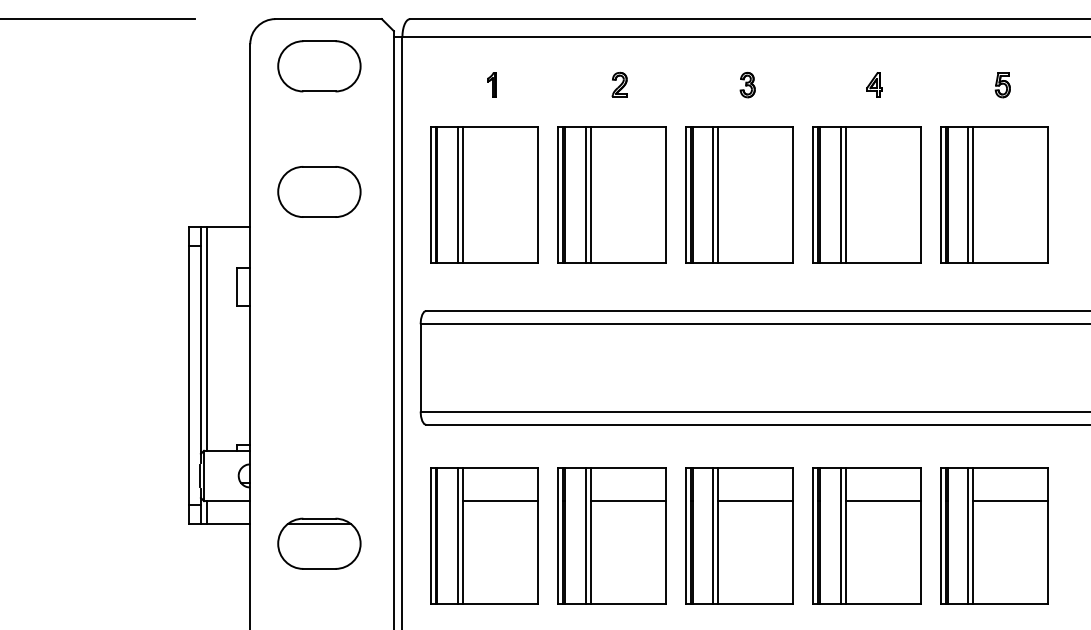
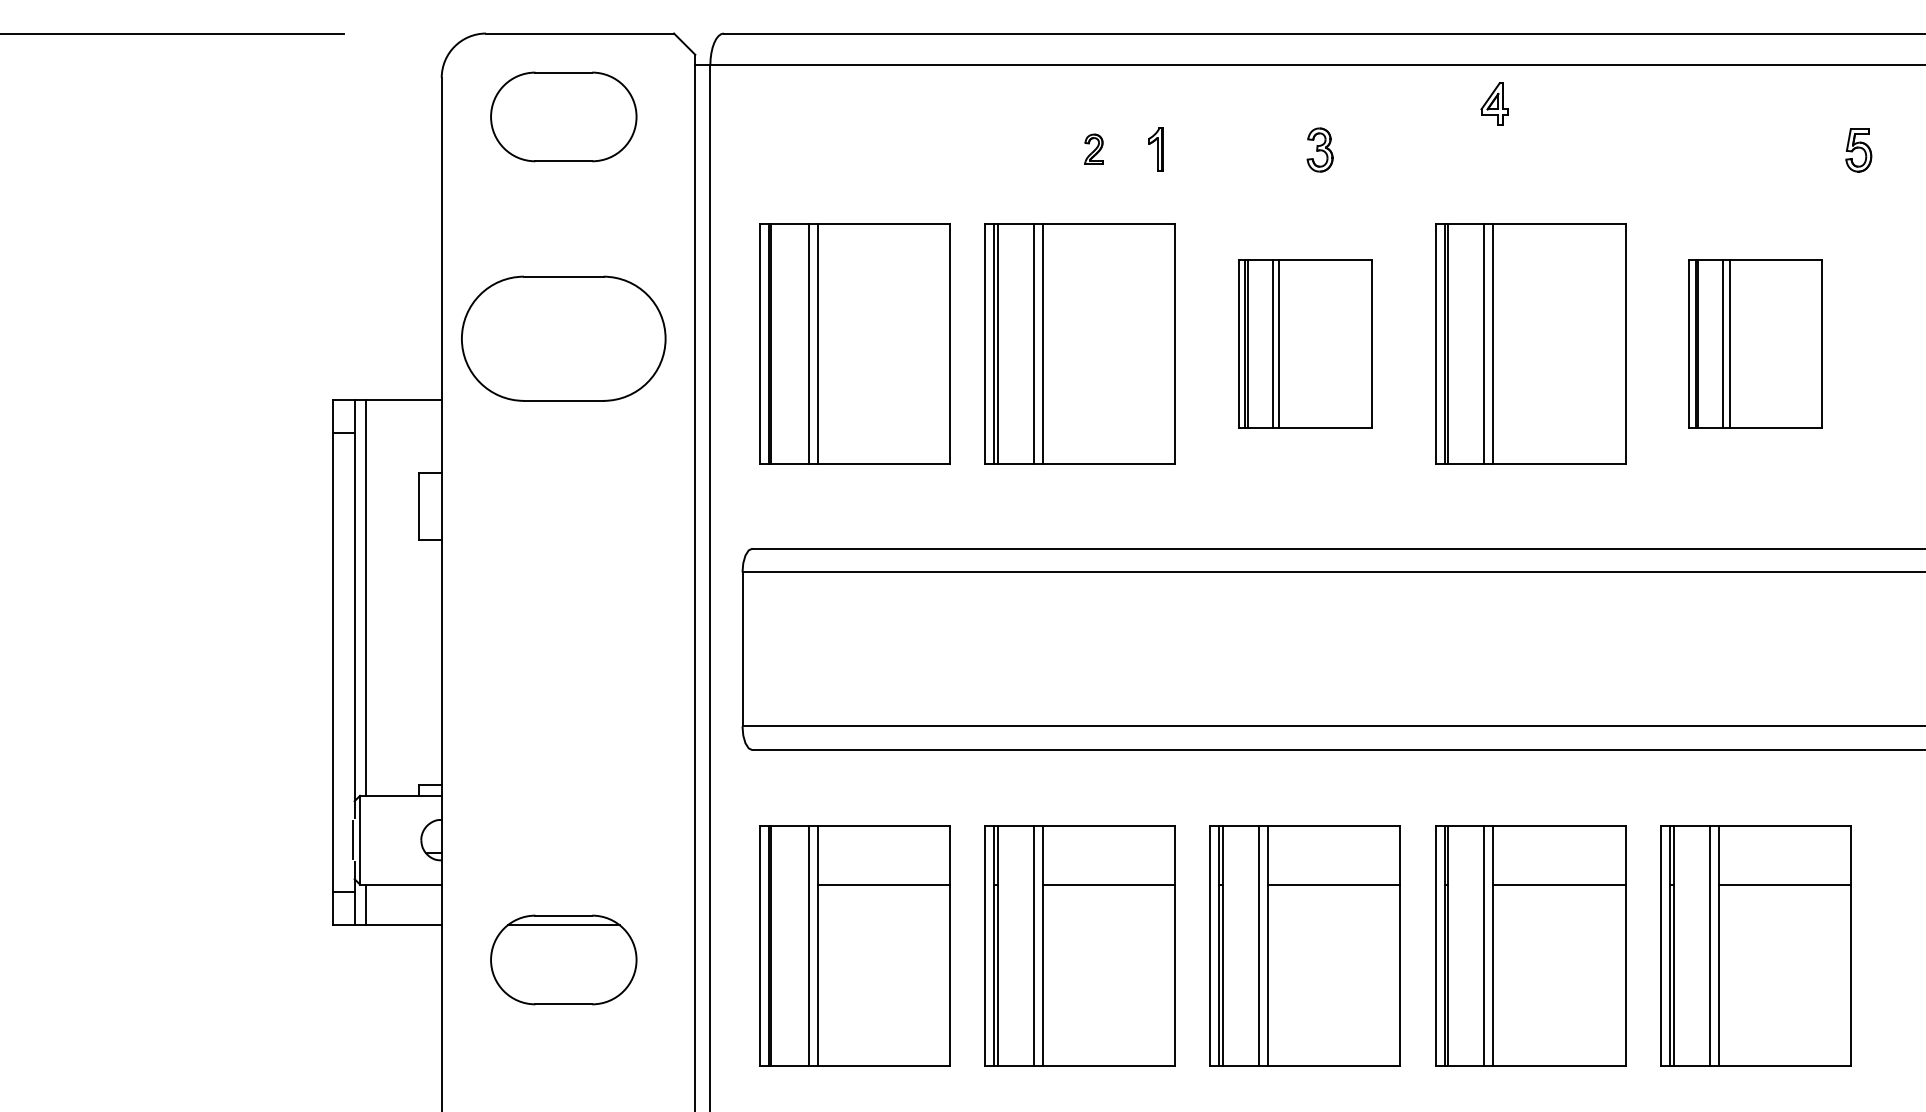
part: (491, 84) -> (1155, 149), moved
part: (619, 84) -> (1093, 149), size x0.7
part: (874, 84) -> (1494, 103), moved
part: (1002, 85) -> (1858, 150), moved
part: (319, 191) -> (563, 337), size x1.4
part: (739, 194) -> (1305, 343), size x0.7
part: (994, 194) -> (1755, 343), size x0.7

